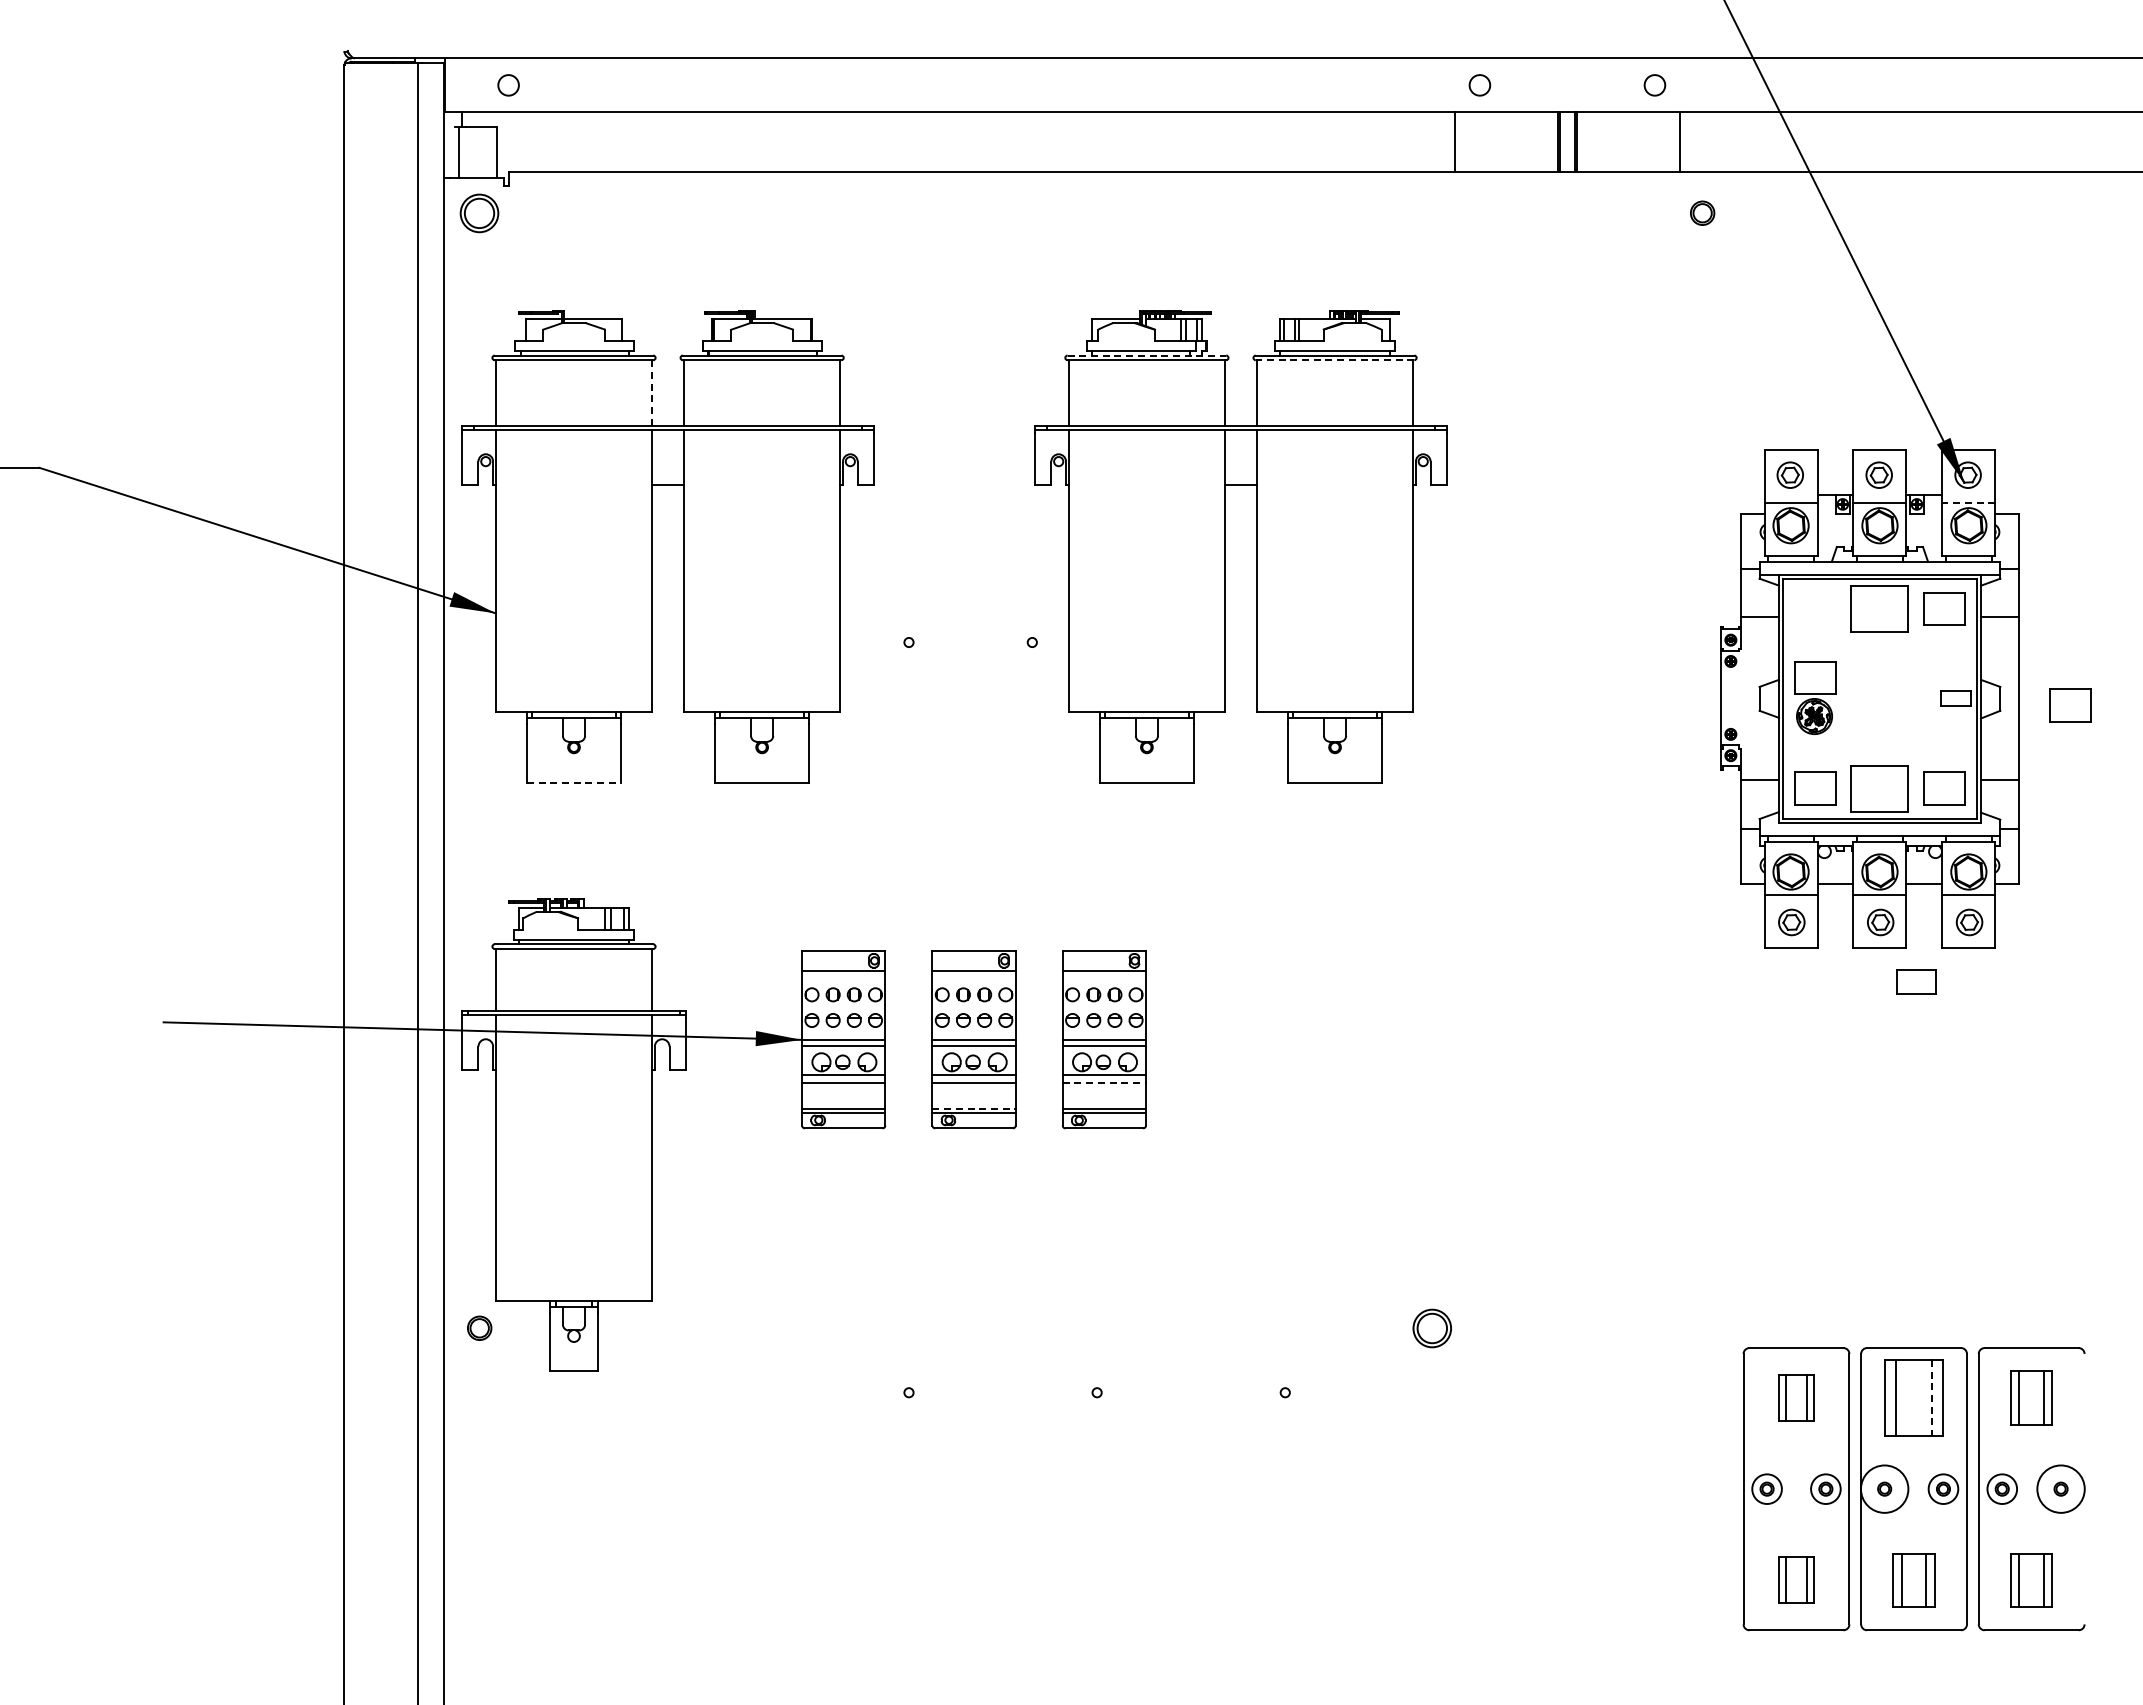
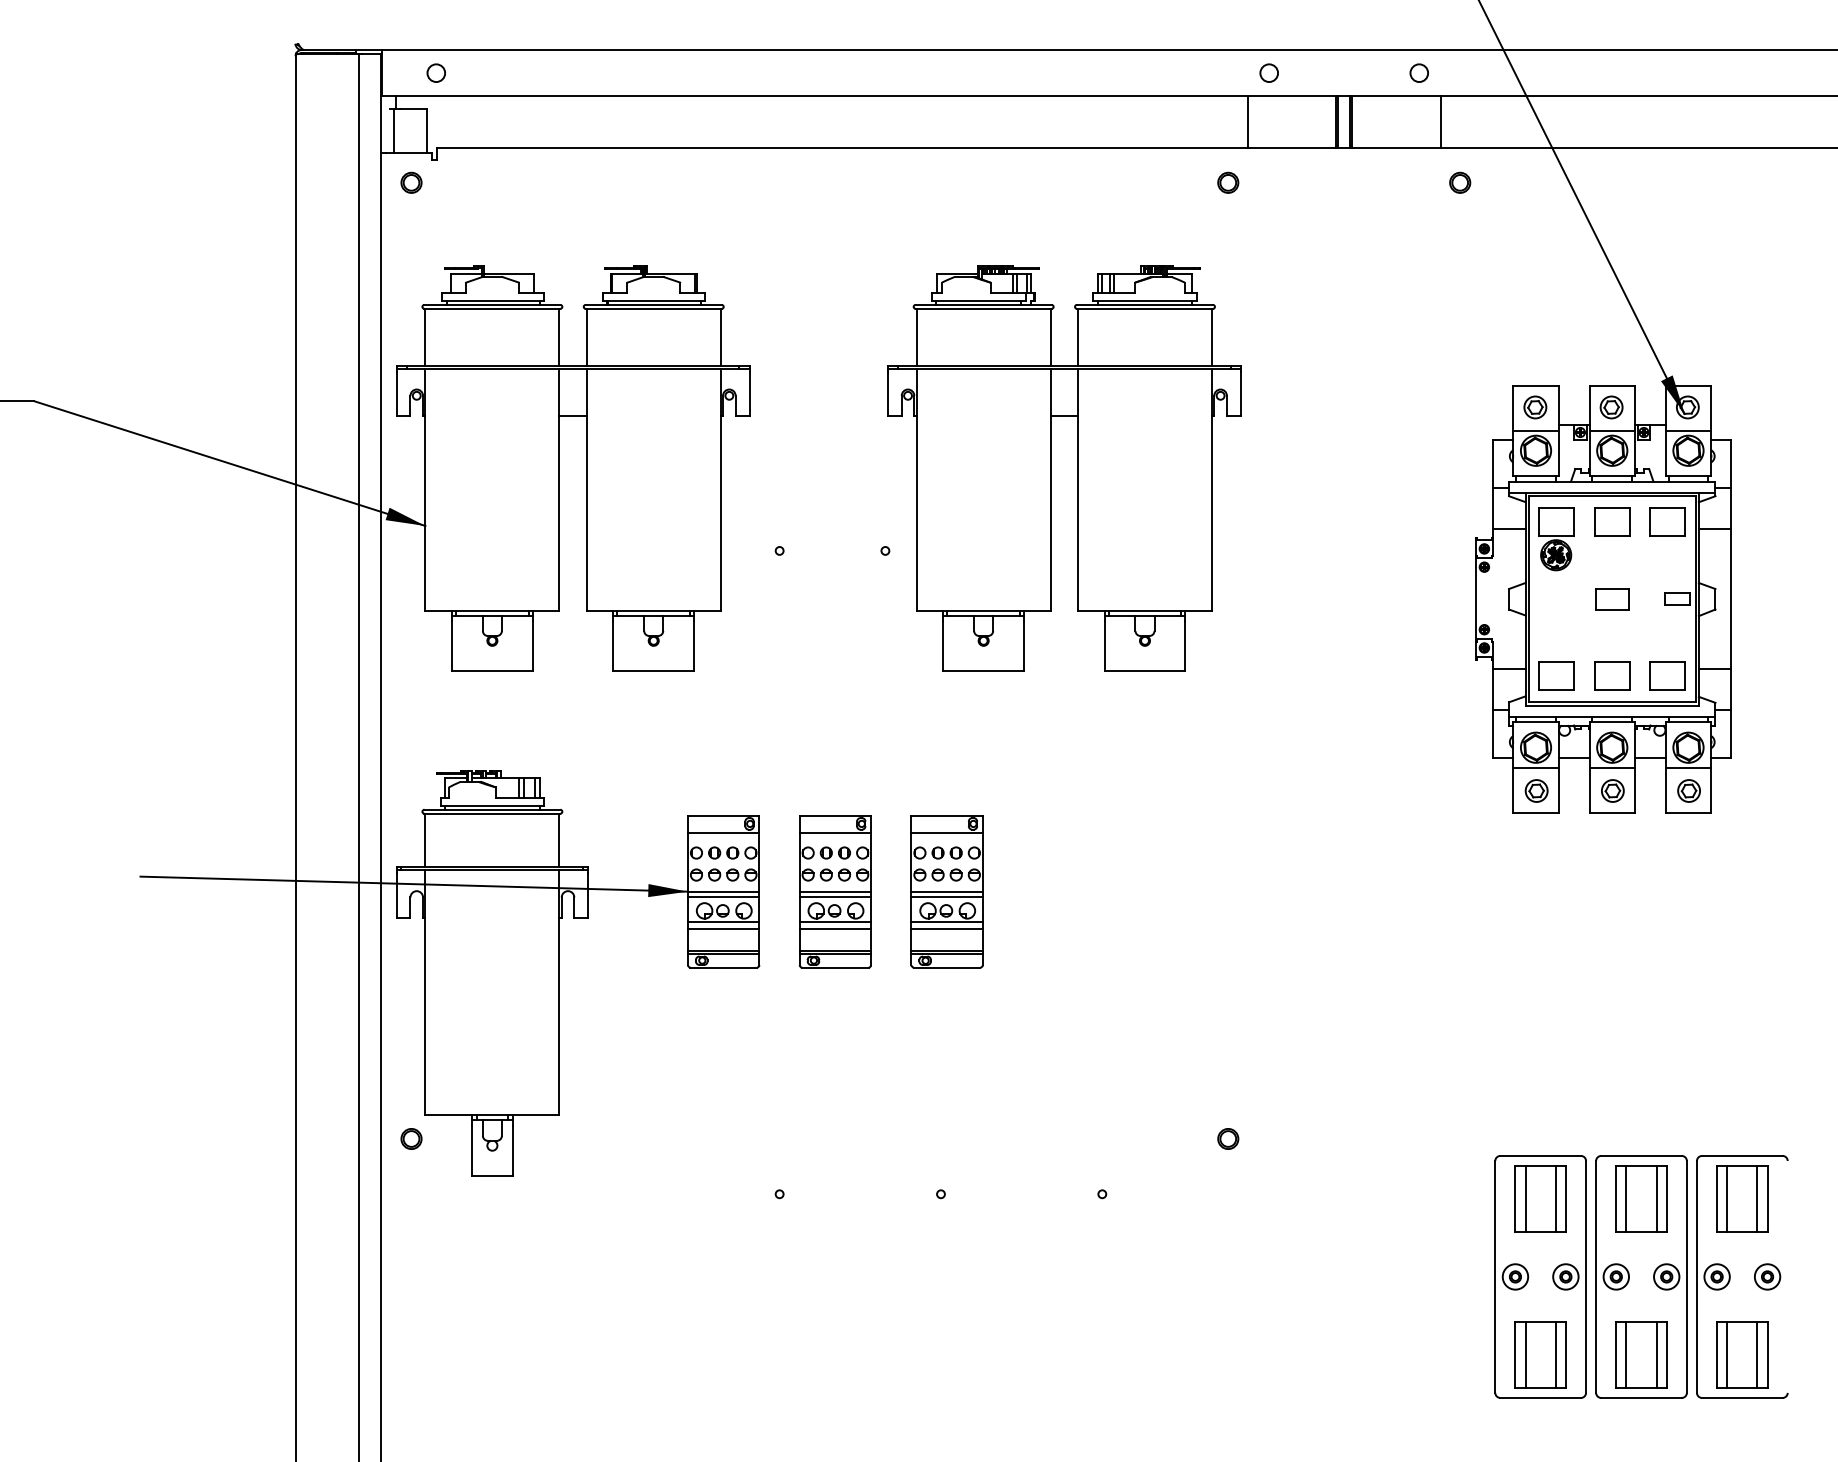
part: (479, 212) -> (411, 182), size x0.62
part: (1431, 212) -> (1227, 182), added
line: (1147, 355) -> (984, 304), dashed -> solid
line: (1334, 360) -> (1144, 309), dashed -> solid
line: (652, 393) -> (559, 337), dashed -> solid
line: (1968, 502) -> (1688, 430), dashed -> solid
part: (1879, 608) -> (1611, 521), size x0.71
part: (1815, 697) -> (1556, 538), moved
part: (2070, 705) -> (1775, 604), removed
line: (574, 782) -> (492, 670), dashed -> solid
part: (1879, 788) -> (1611, 676), size x0.71
part: (1916, 981) -> (1612, 598), moved
line: (1104, 1082) -> (947, 928), dashed -> solid
line: (974, 1108) -> (835, 950), dashed -> solid
part: (1431, 1327) -> (1227, 1138), size x0.62
part: (1796, 1397) -> (1540, 1198), size x1.67
part: (2031, 1397) -> (1742, 1198), size x1.43
line: (1931, 1398) -> (1656, 1199), dashed -> solid
circle: (1884, 1488) -> (1616, 1276), size x0.62
circle: (2060, 1488) -> (1767, 1276), size x0.62
part: (1796, 1580) -> (1540, 1355), size x1.67
part: (1913, 1580) -> (1641, 1355), size x1.43
part: (2031, 1580) -> (1742, 1355), size x1.43

